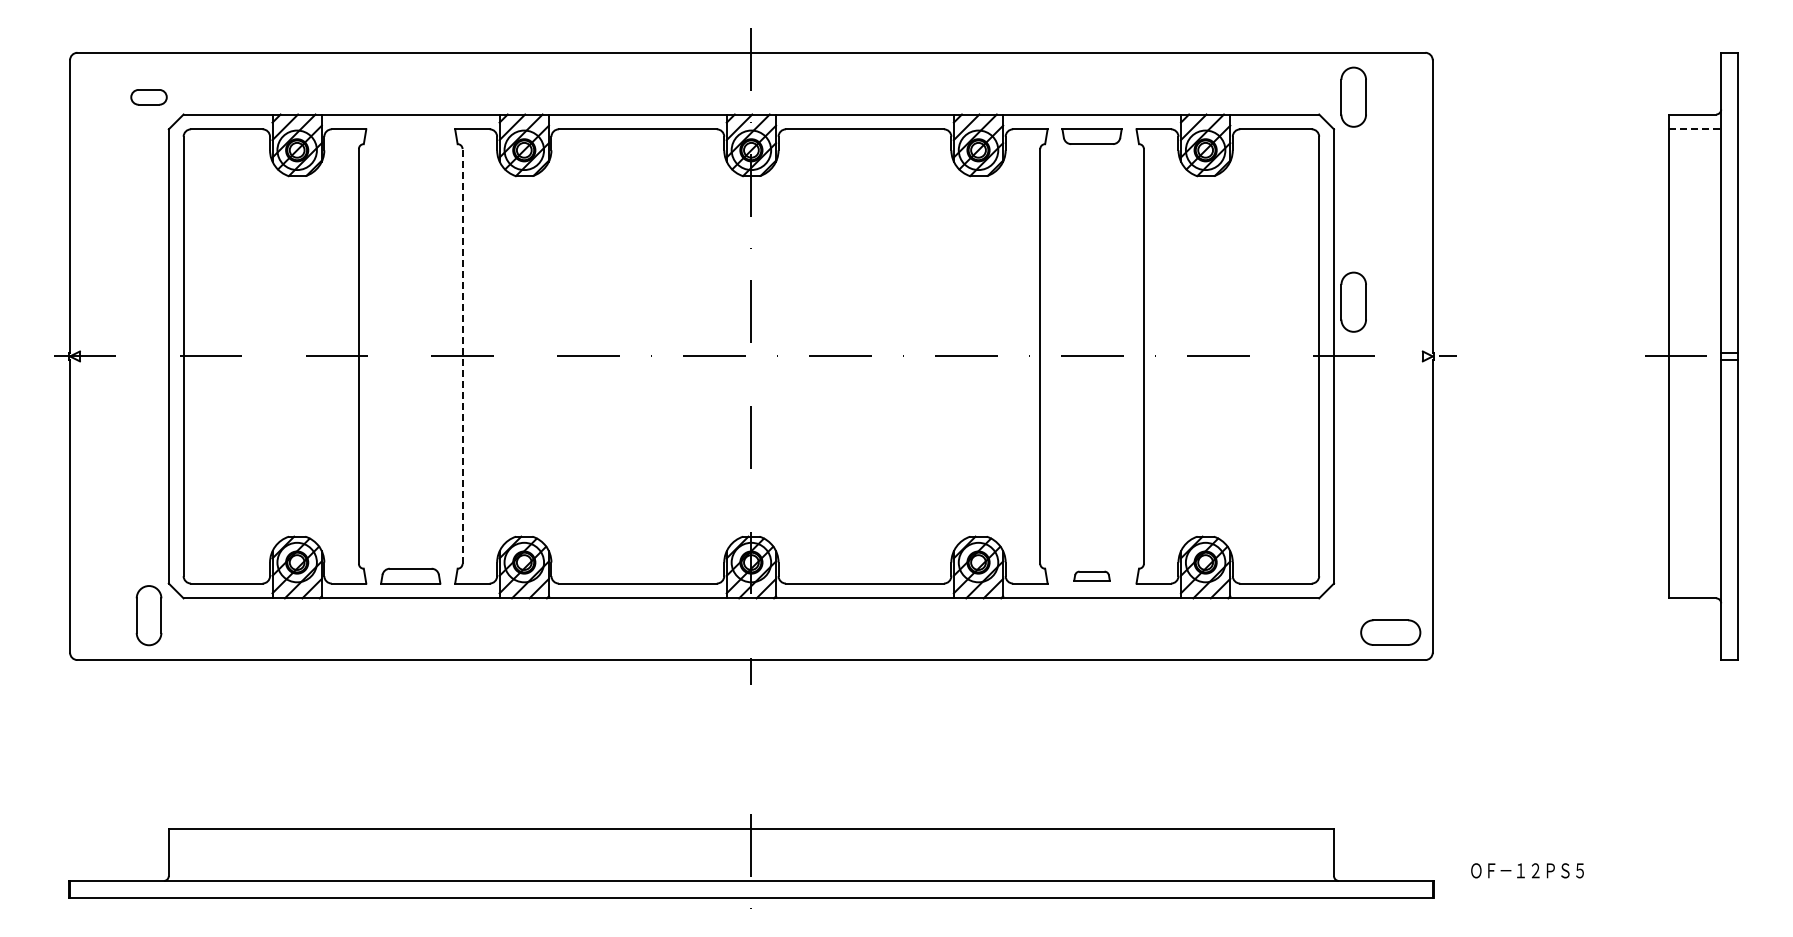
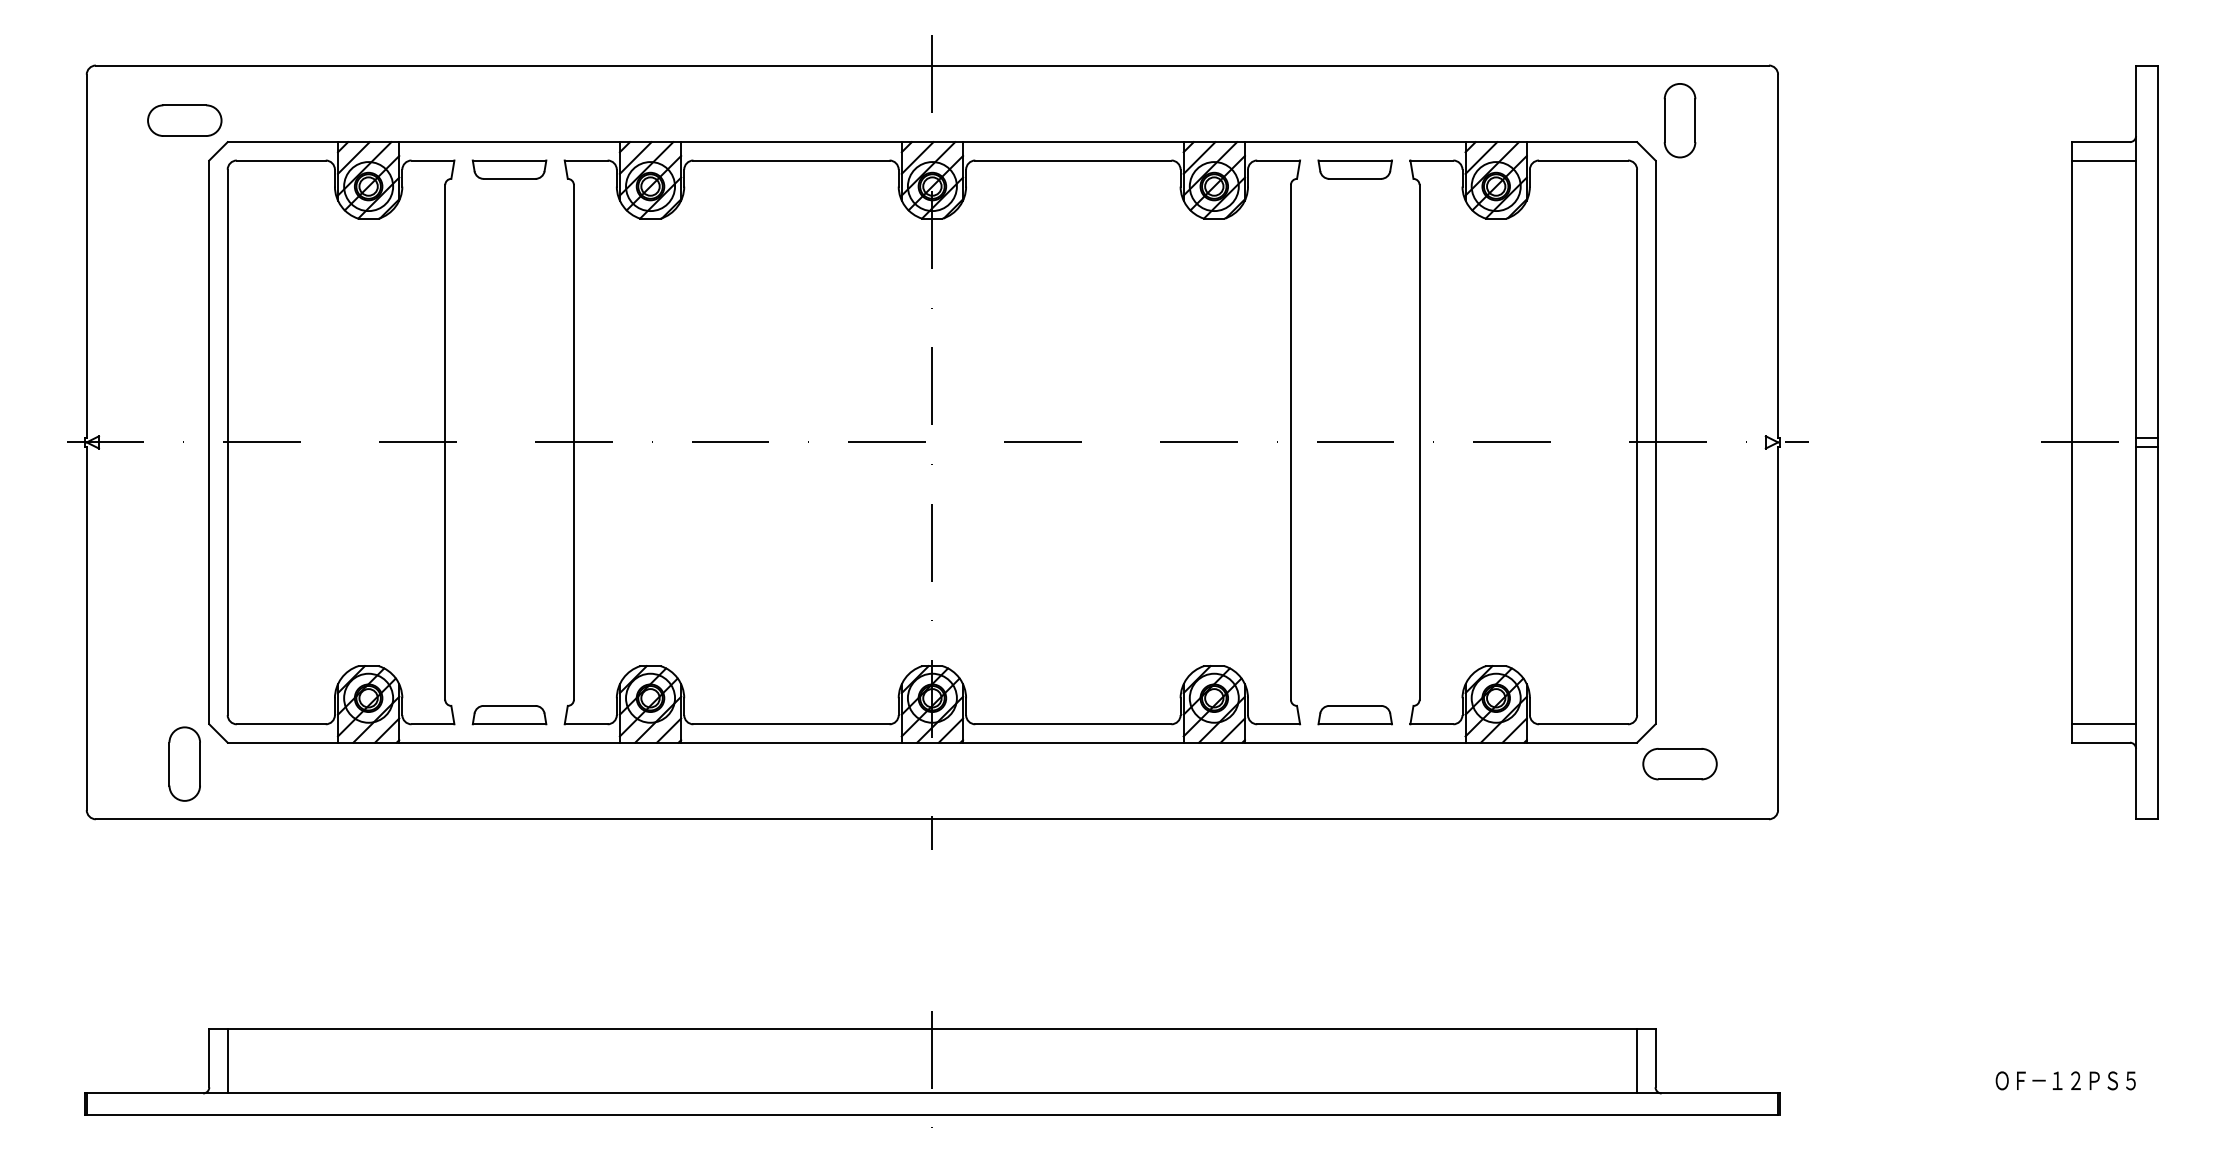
part: (148, 97) -> (184, 121), size x1.67
line: (1695, 129) -> (2104, 160), dashed -> solid
part: (410, 136) -> (509, 169), added
part: (1353, 301) -> (1679, 374), removed
line: (462, 355) -> (573, 441), dashed -> solid
part: (1091, 575) -> (1354, 714), size x1.67
line: (1695, 583) -> (2104, 724), added
part: (1390, 632) -> (1679, 763), moved
line: (183, 854) -> (227, 1060), added
line: (1319, 854) -> (1637, 1060), added
text: (1527, 870) -> (2065, 1080), moved

